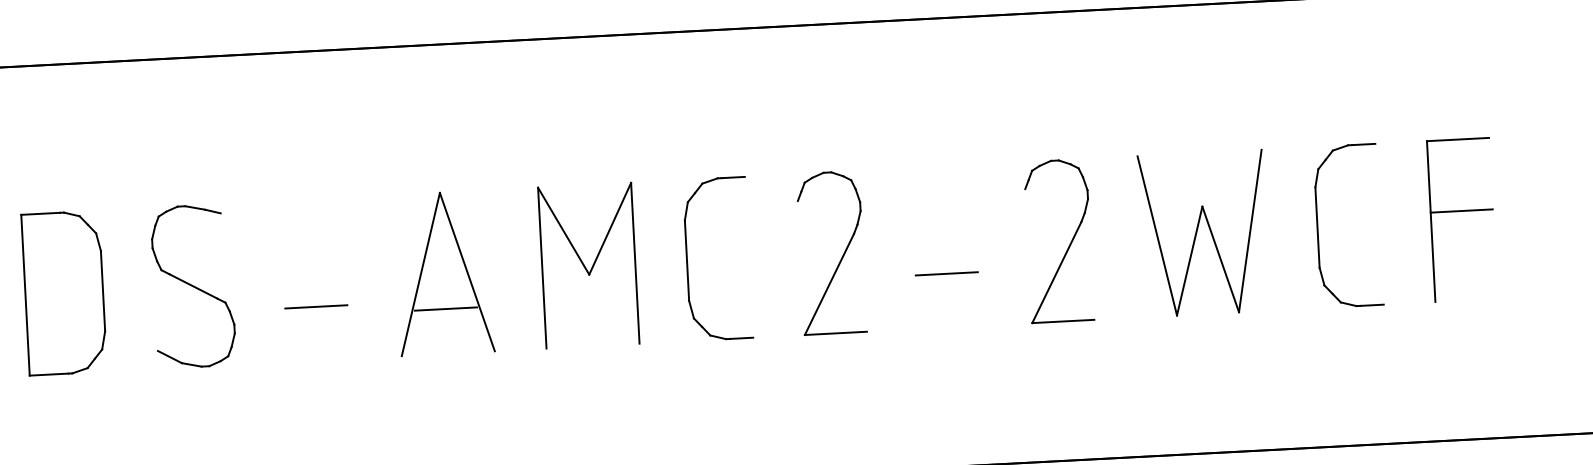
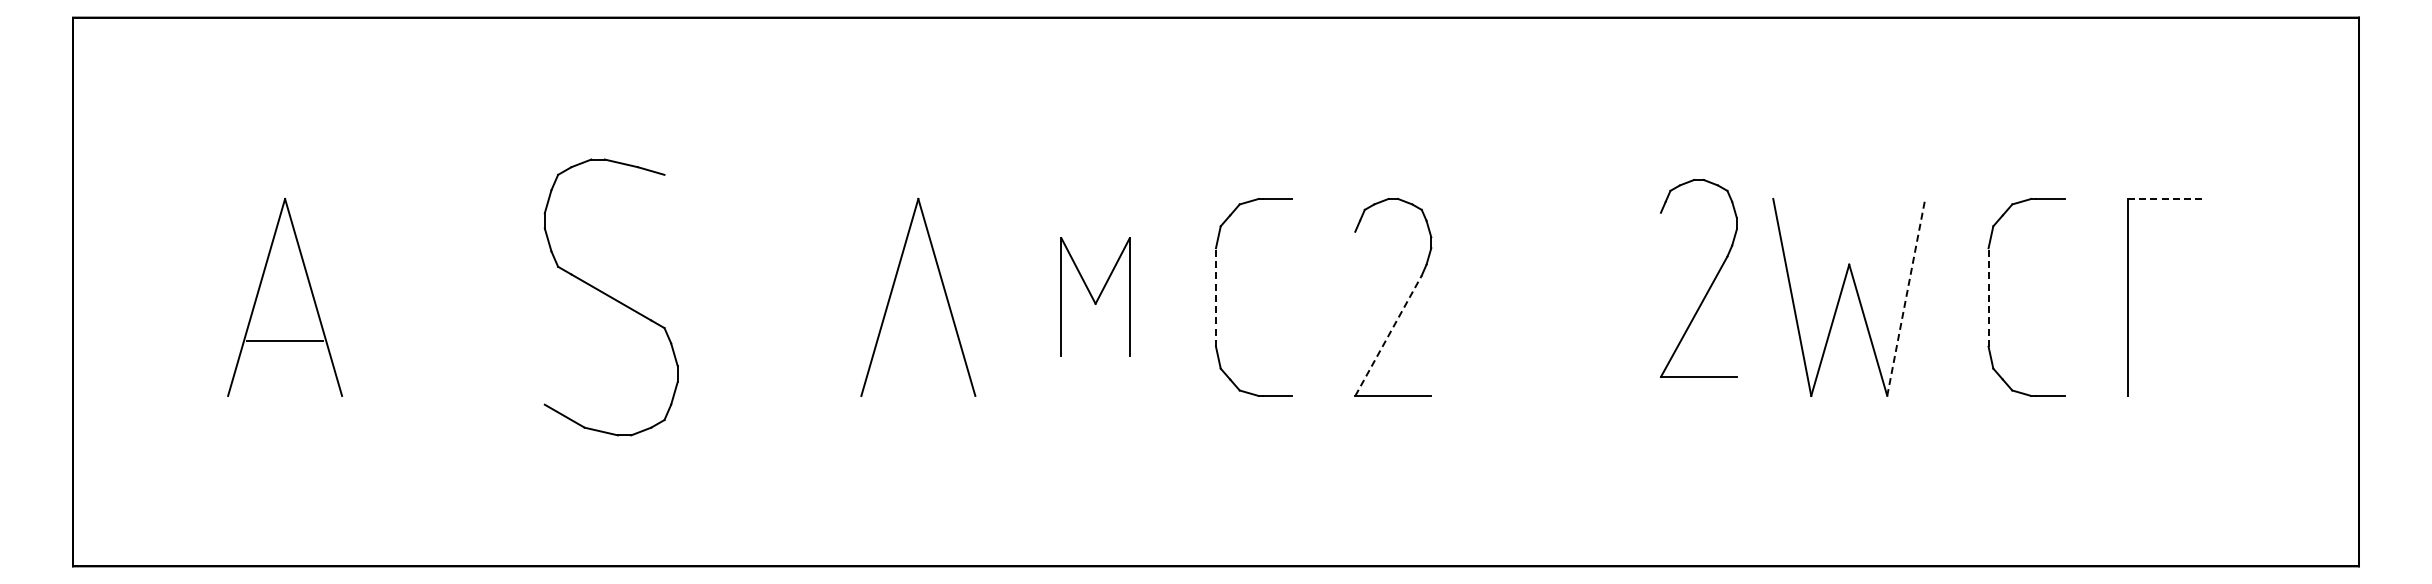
line: (1457, 139) -> (2165, 198), solid -> dashed
line: (1461, 211) -> (2165, 286), removed
line: (1317, 226) -> (1988, 296), solid -> dashed
line: (1250, 230) -> (1906, 296), solid -> dashed
part: (1068, 247) -> (1709, 286), moved
line: (686, 259) -> (1215, 296), solid -> dashed
part: (588, 264) -> (1095, 296), size x0.6
line: (946, 273) -> (1532, 330), removed
line: (829, 284) -> (1388, 335), solid -> dashed
part: (192, 286) -> (610, 297), size x1.4
part: (63, 293) -> (452, 297), removed
line: (316, 307) -> (760, 330), removed
line: (446, 309) -> (918, 341), removed

